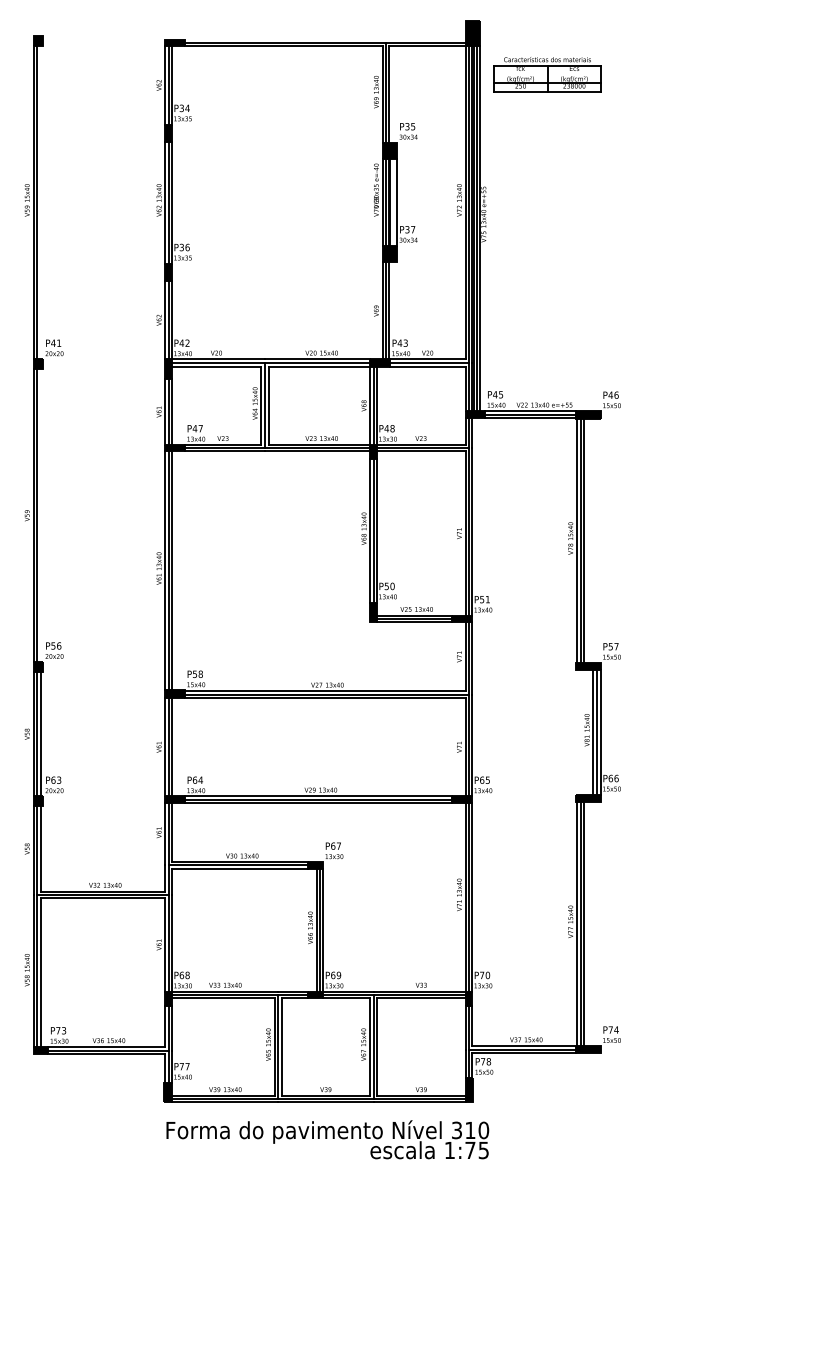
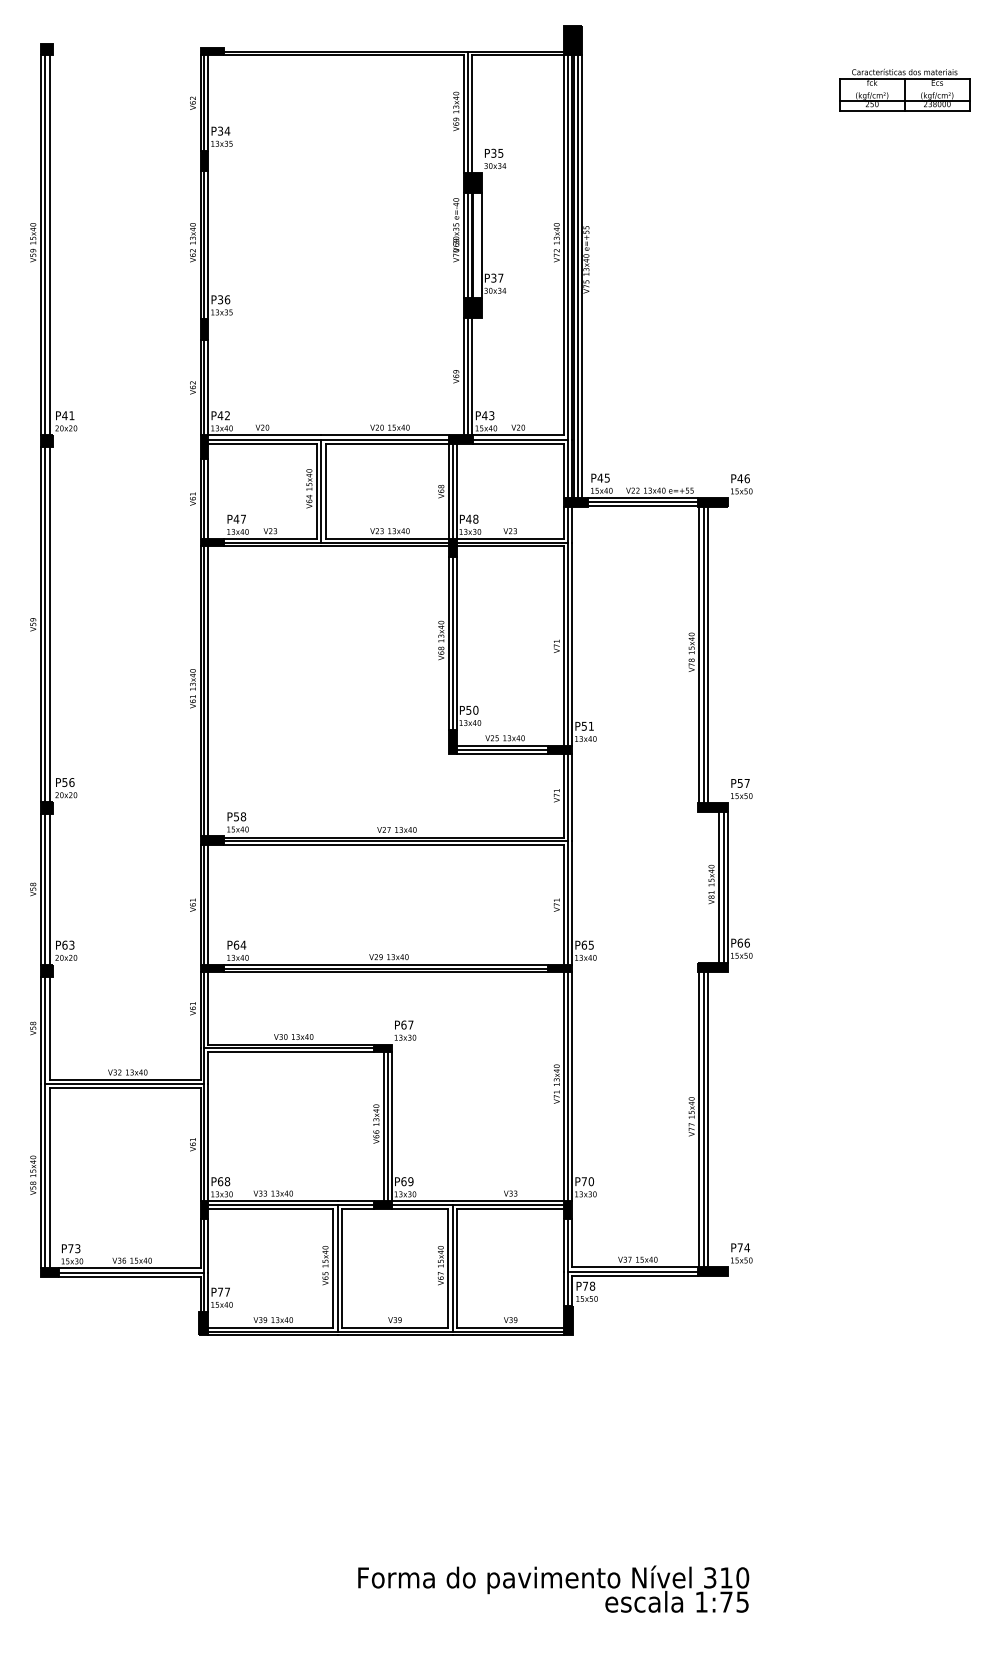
part: (547, 74) -> (904, 90), moved
line: (40, 202) -> (49, 245), added
line: (40, 515) -> (49, 624), added
text: (327, 1139) -> (553, 1588), moved

